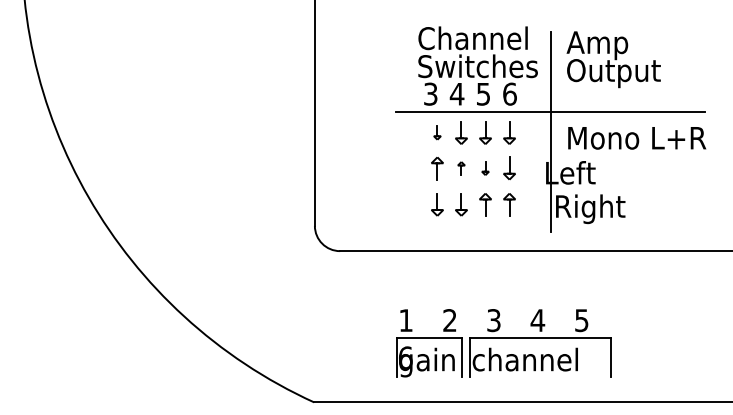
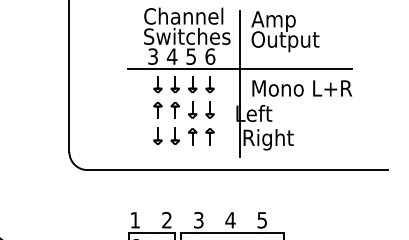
part: (437, 132) -> (157, 84), size x1.67
part: (461, 168) -> (175, 110), size x1.67
part: (485, 168) -> (192, 110), size x1.67

